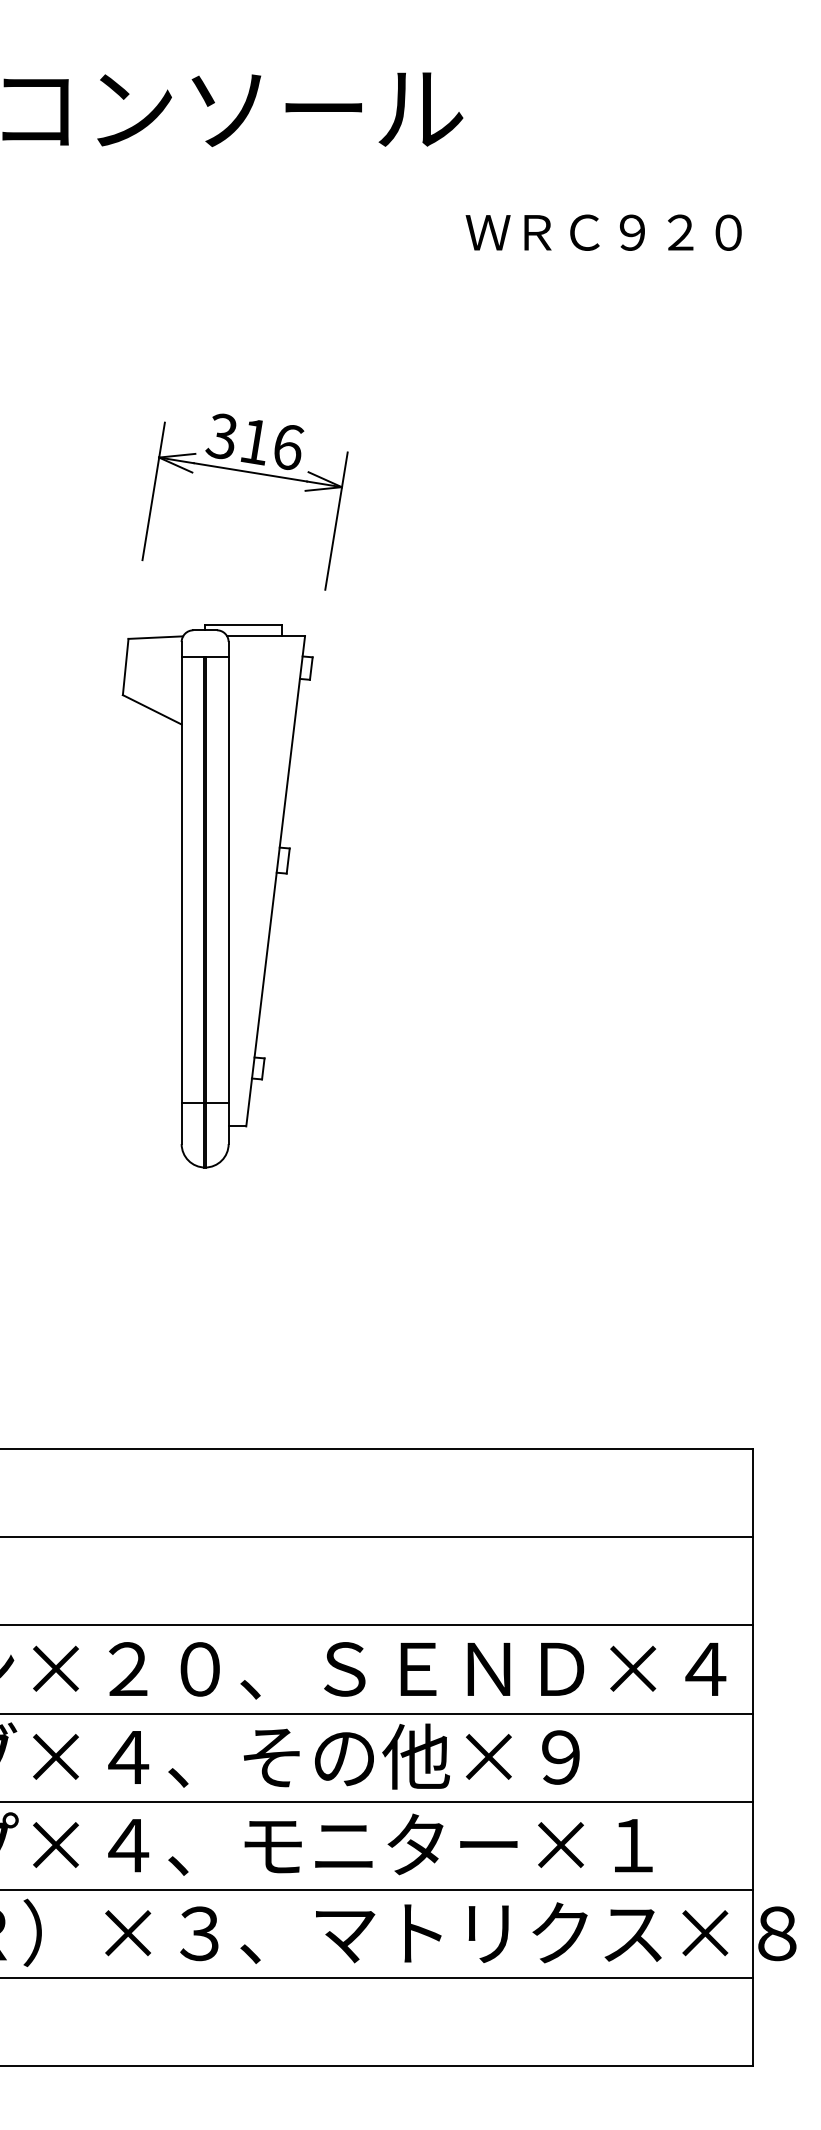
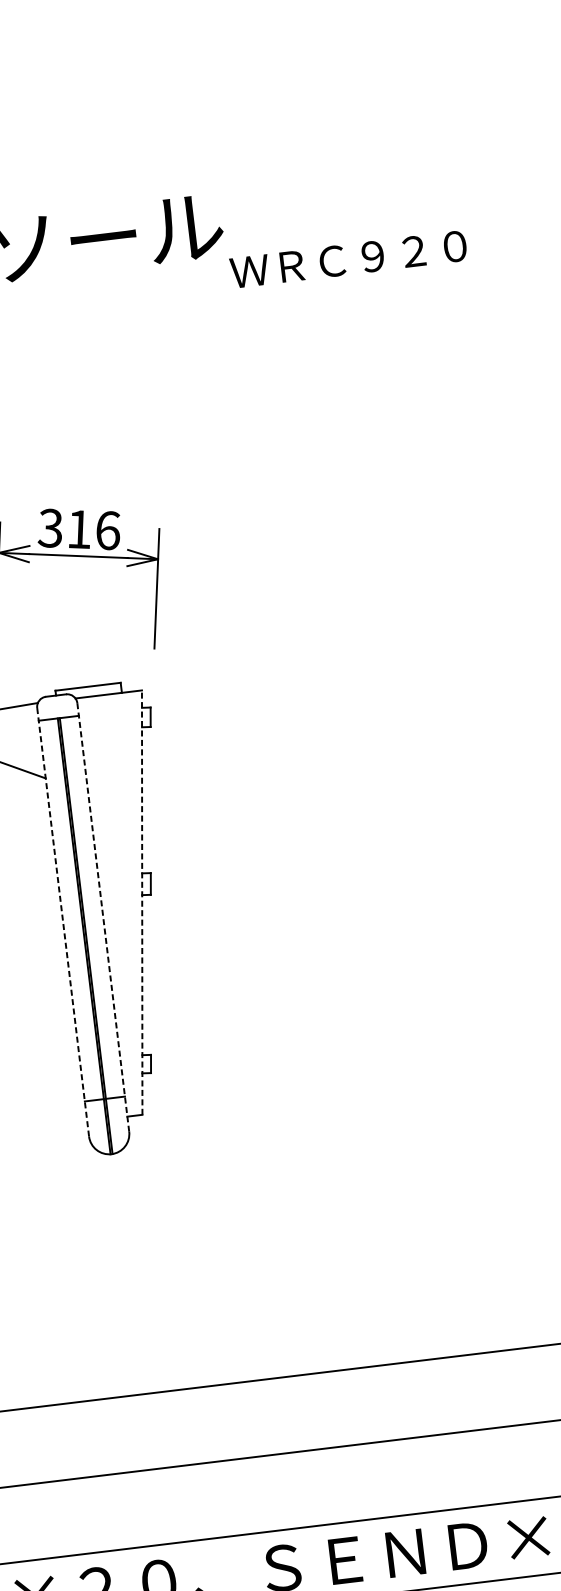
text: (603, 232) -> (348, 259), moved
line: (275, 881) -> (142, 902), solid -> dashed
line: (181, 893) -> (63, 922), solid -> dashed
line: (228, 893) -> (103, 917), solid -> dashed

